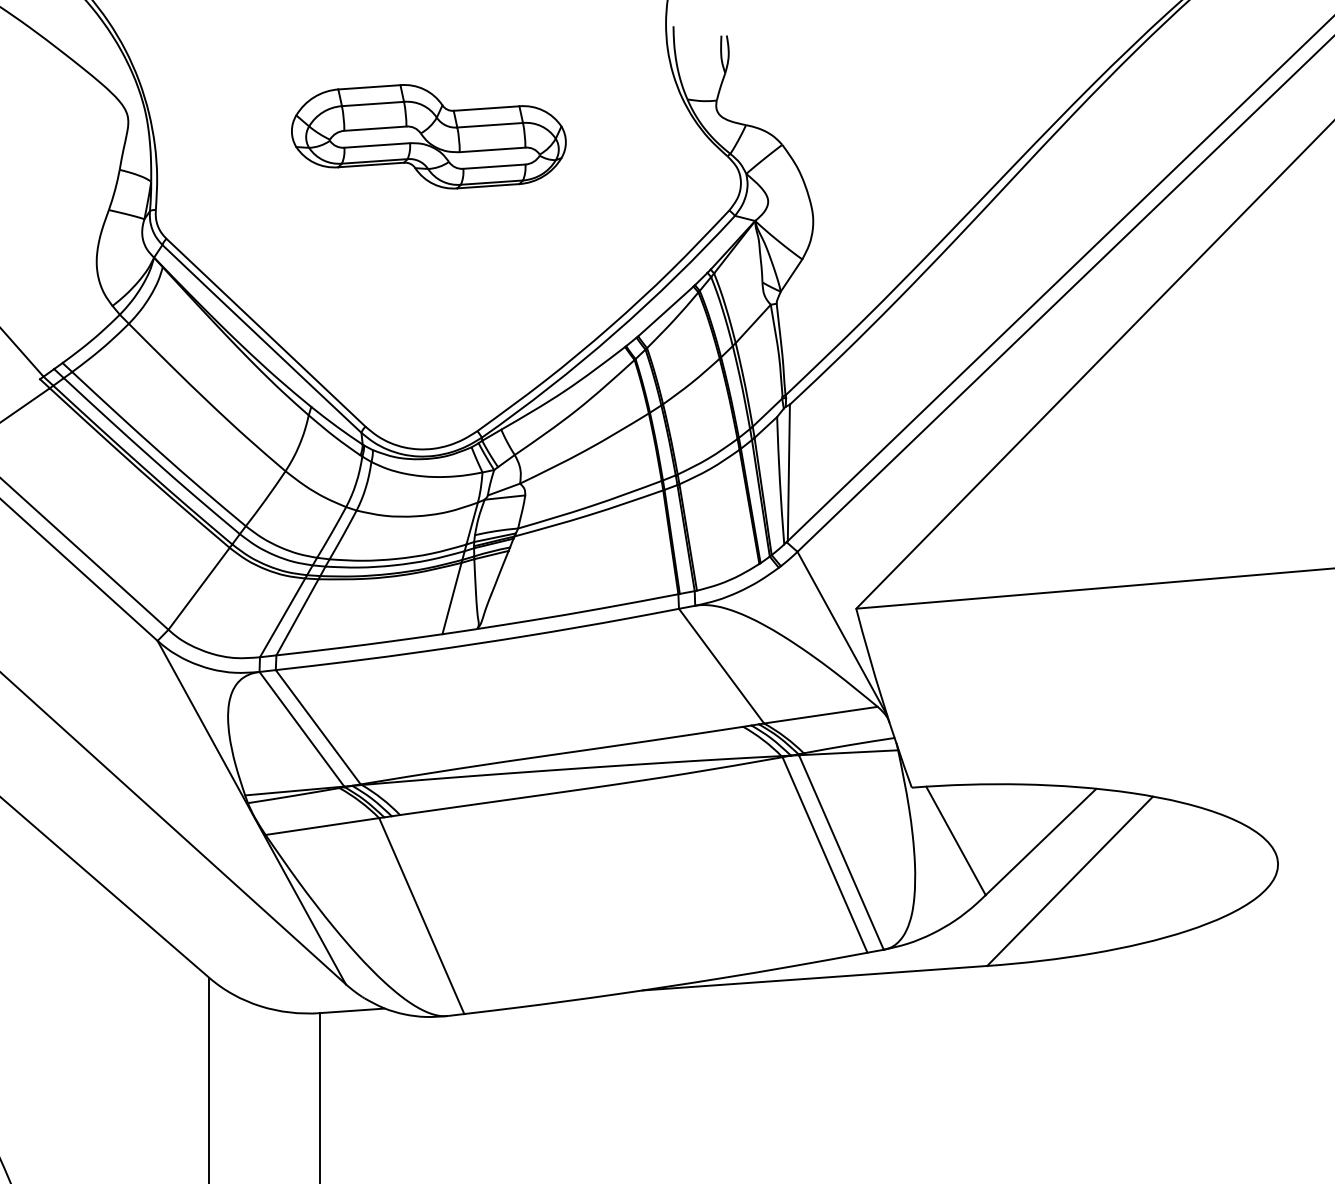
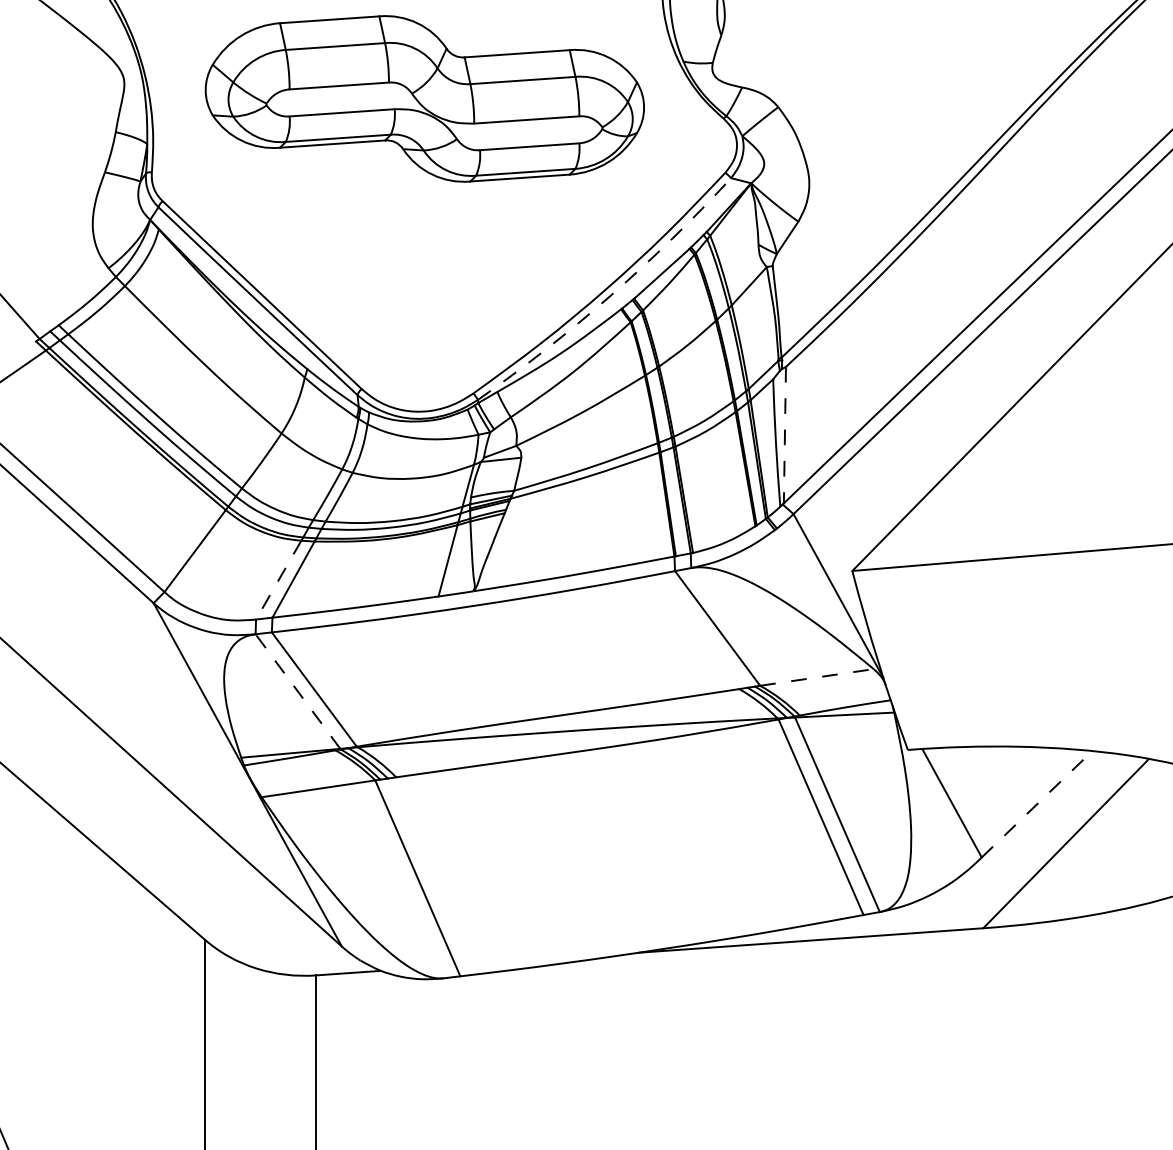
part: (428, 136) -> (424, 98), size x1.6
arc: (614, 333) -> (610, 295), solid -> dashed
line: (788, 473) -> (784, 435), solid -> dashed
line: (282, 618) -> (278, 580), solid -> dashed
line: (821, 715) -> (817, 677), solid -> dashed
line: (301, 728) -> (297, 690), solid -> dashed
line: (1040, 842) -> (1036, 804), solid -> dashed

